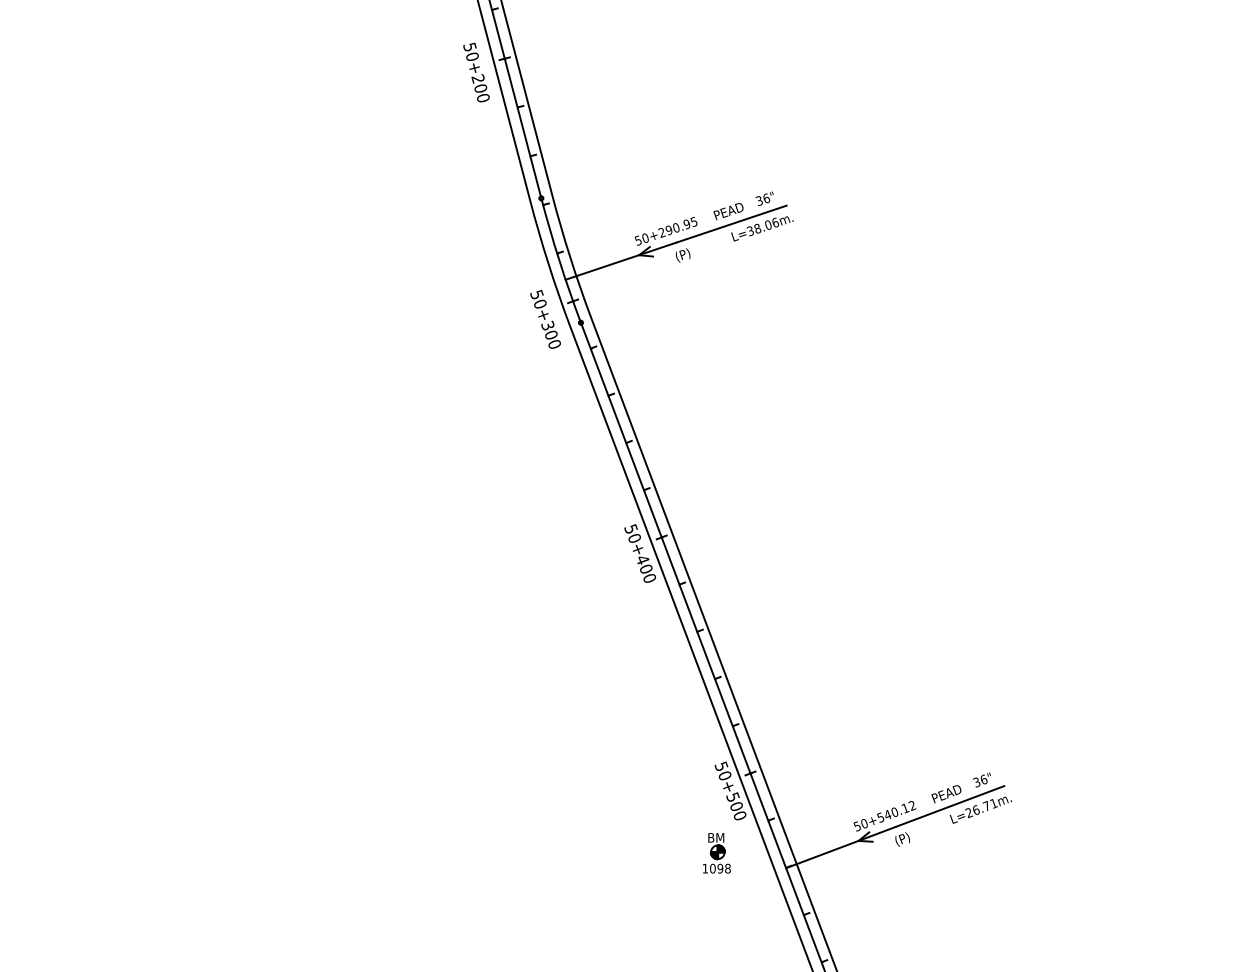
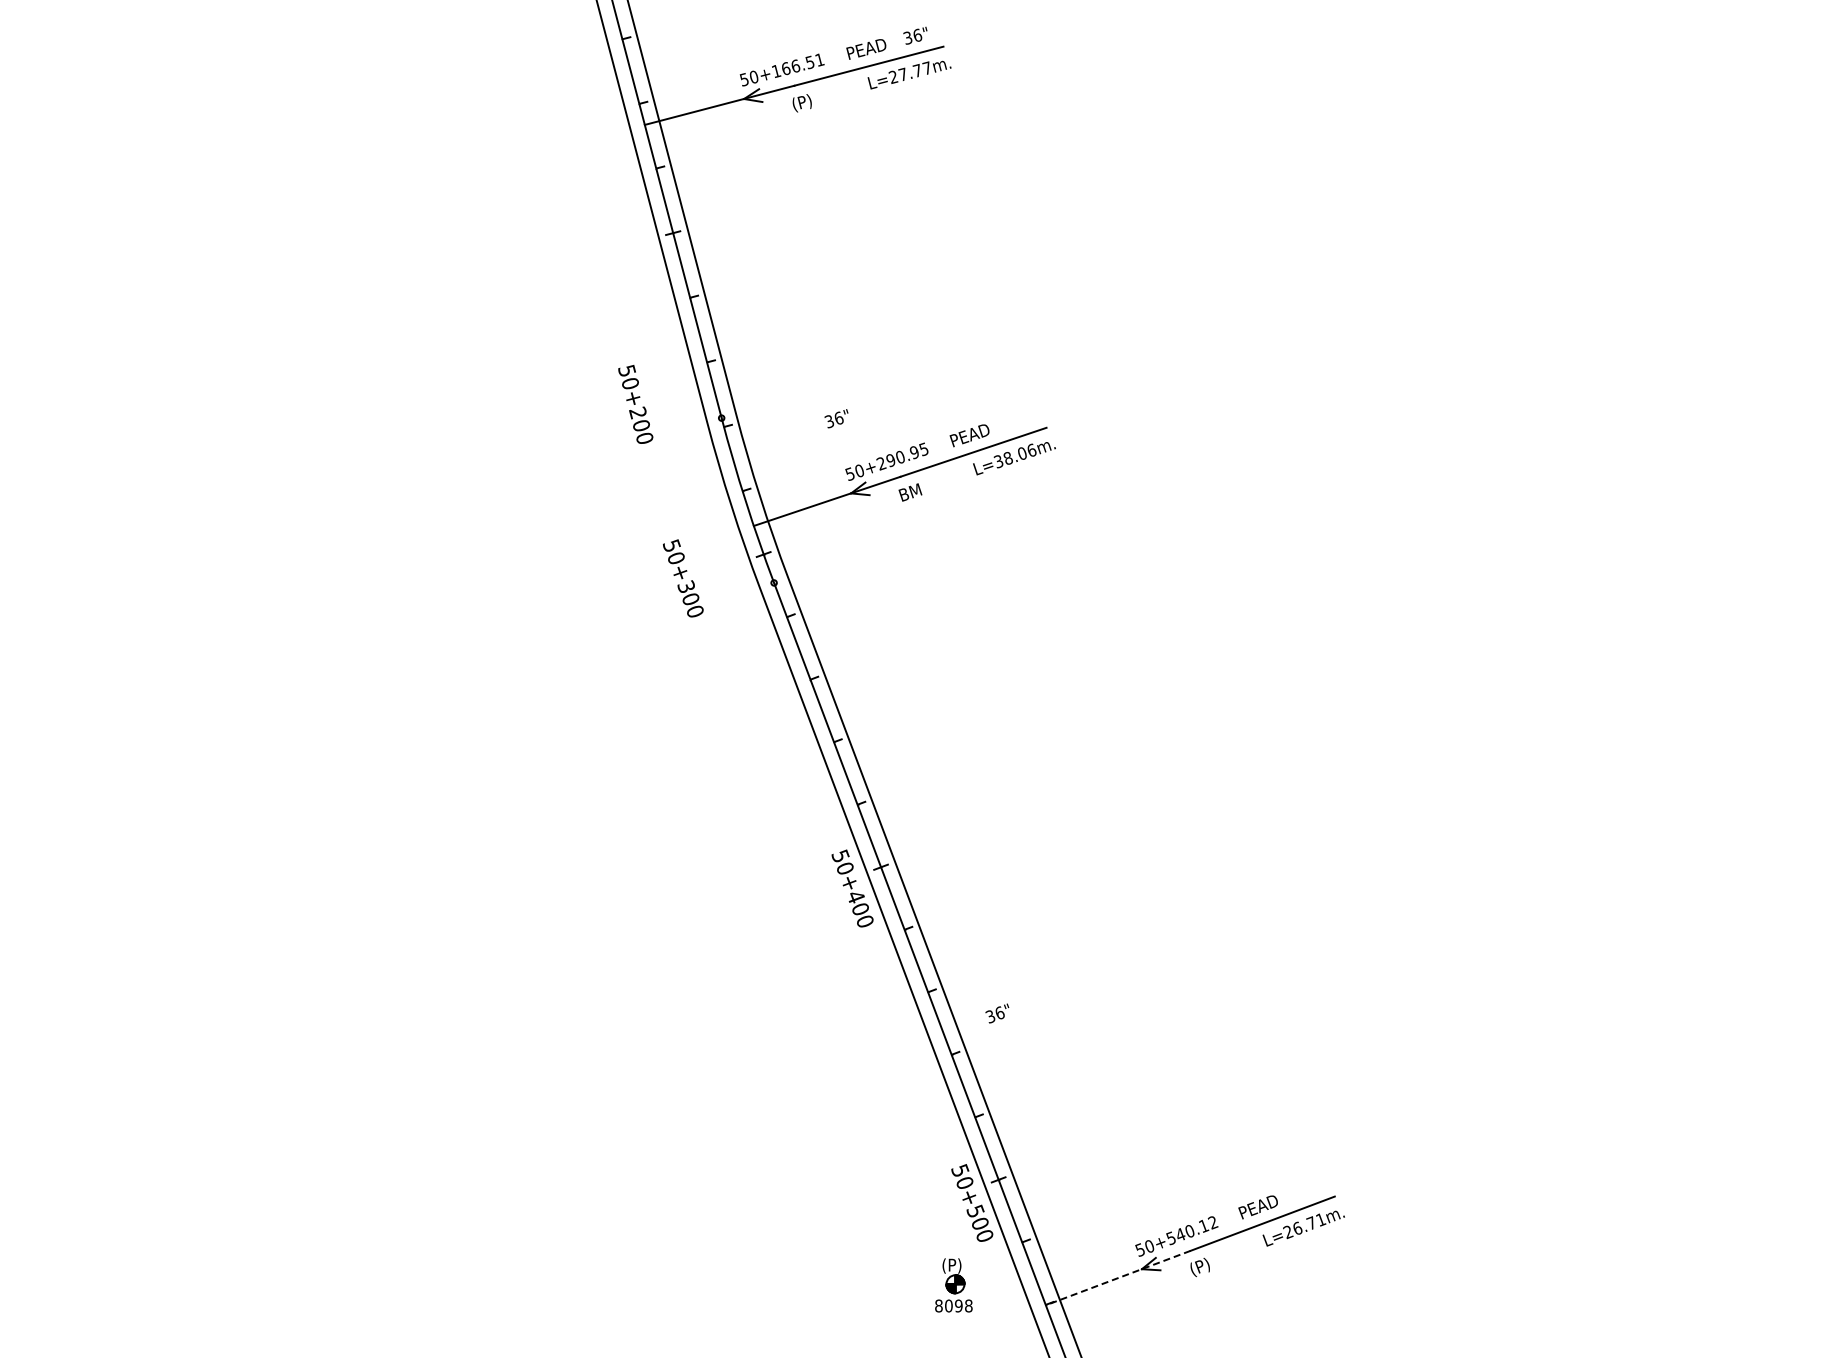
text: (476, 72) -> (635, 404), moved
text: (764, 198) -> (836, 418), moved
text: (683, 255) -> (910, 493), (P) -> BM
text: (545, 319) -> (683, 578), moved
text: (982, 779) -> (997, 1013), moved
text: (715, 838) -> (952, 1265), BM -> (P)
line: (840, 847) -> (1117, 1278), solid -> dashed
text: (705, 868) -> (938, 1305), 1098 -> 8098

